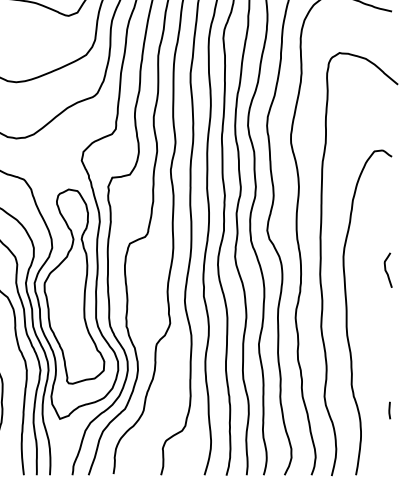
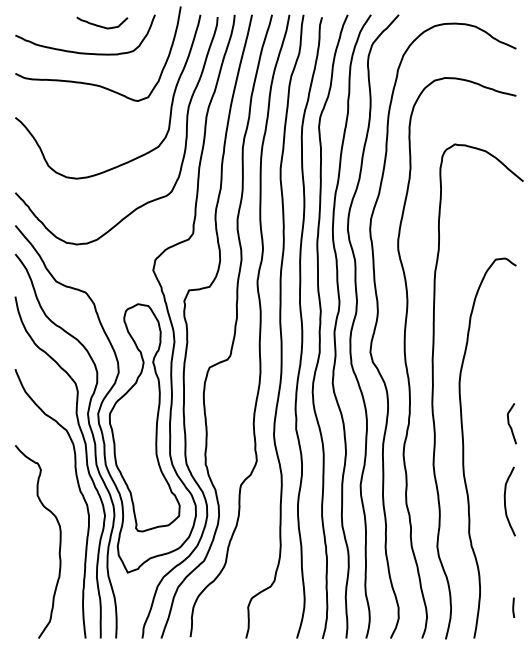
curve: (387, 270) -> (510, 424), moved
curve: (382, 358) -> (505, 501), added
line: (389, 410) -> (513, 607), moved

